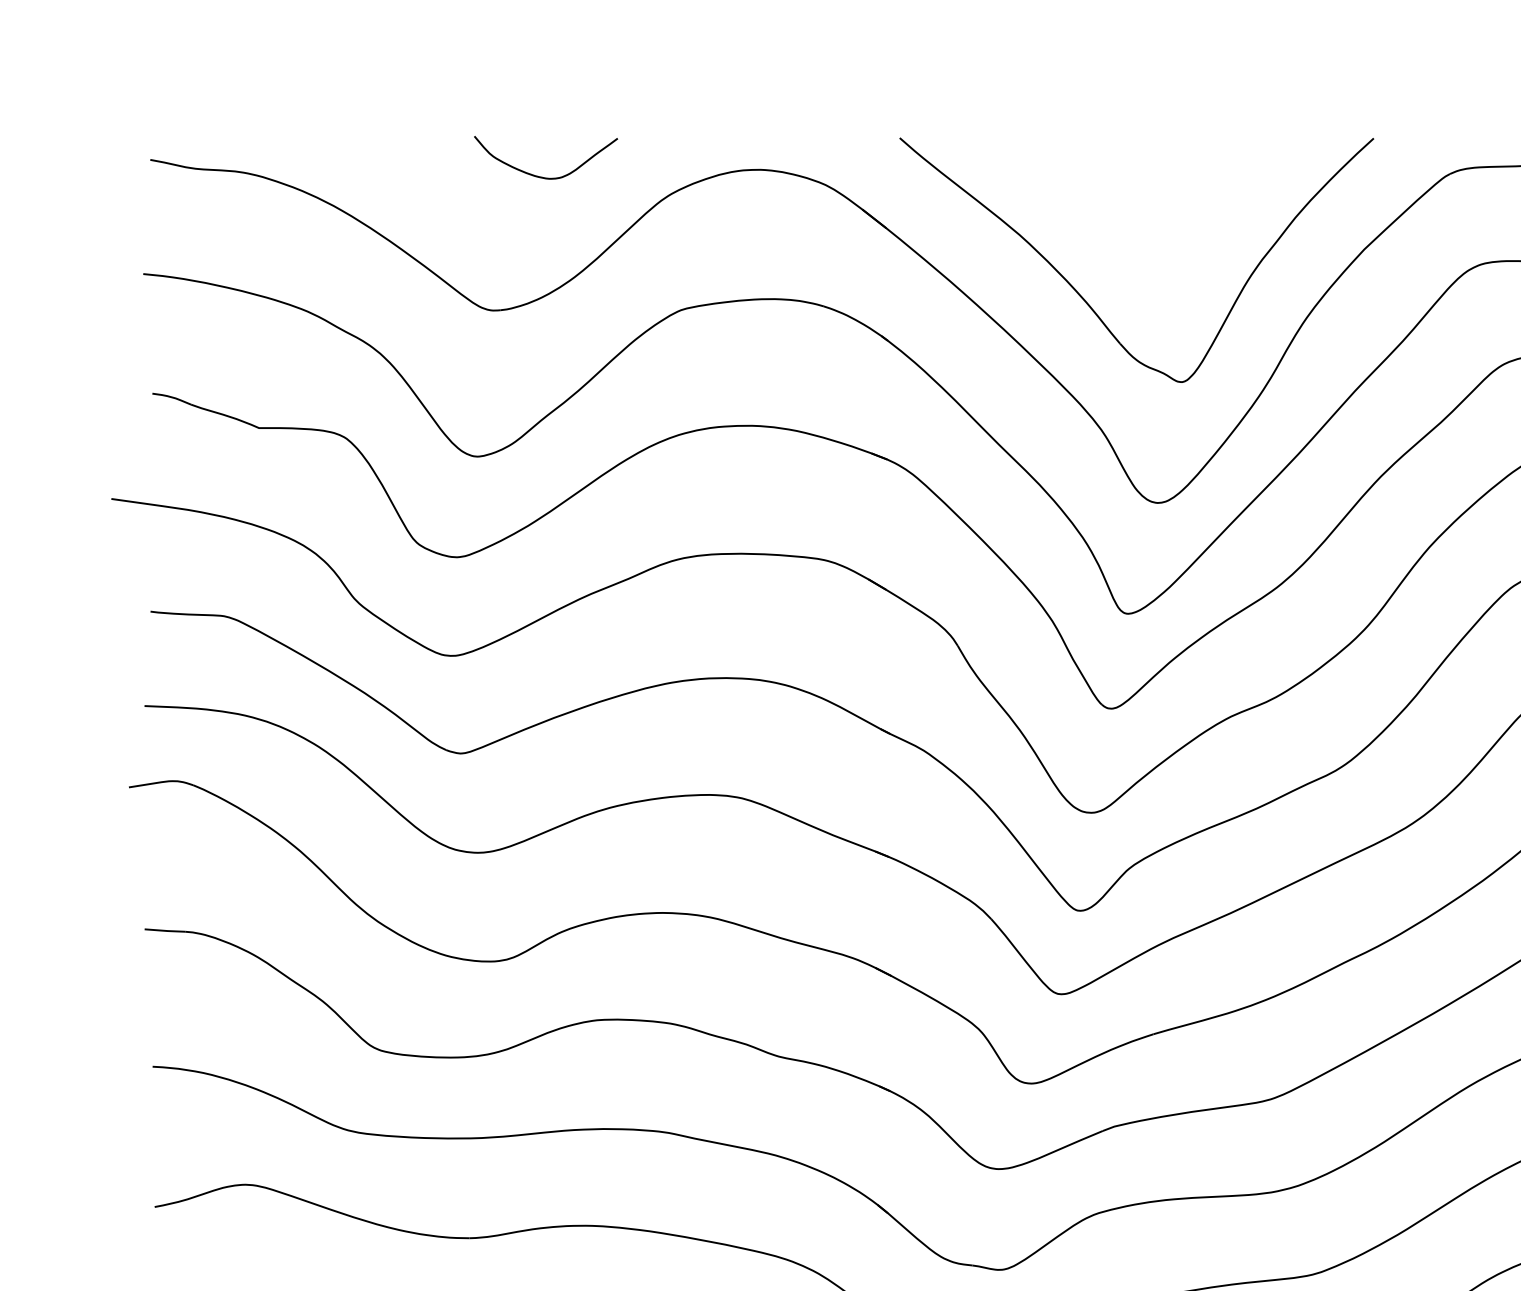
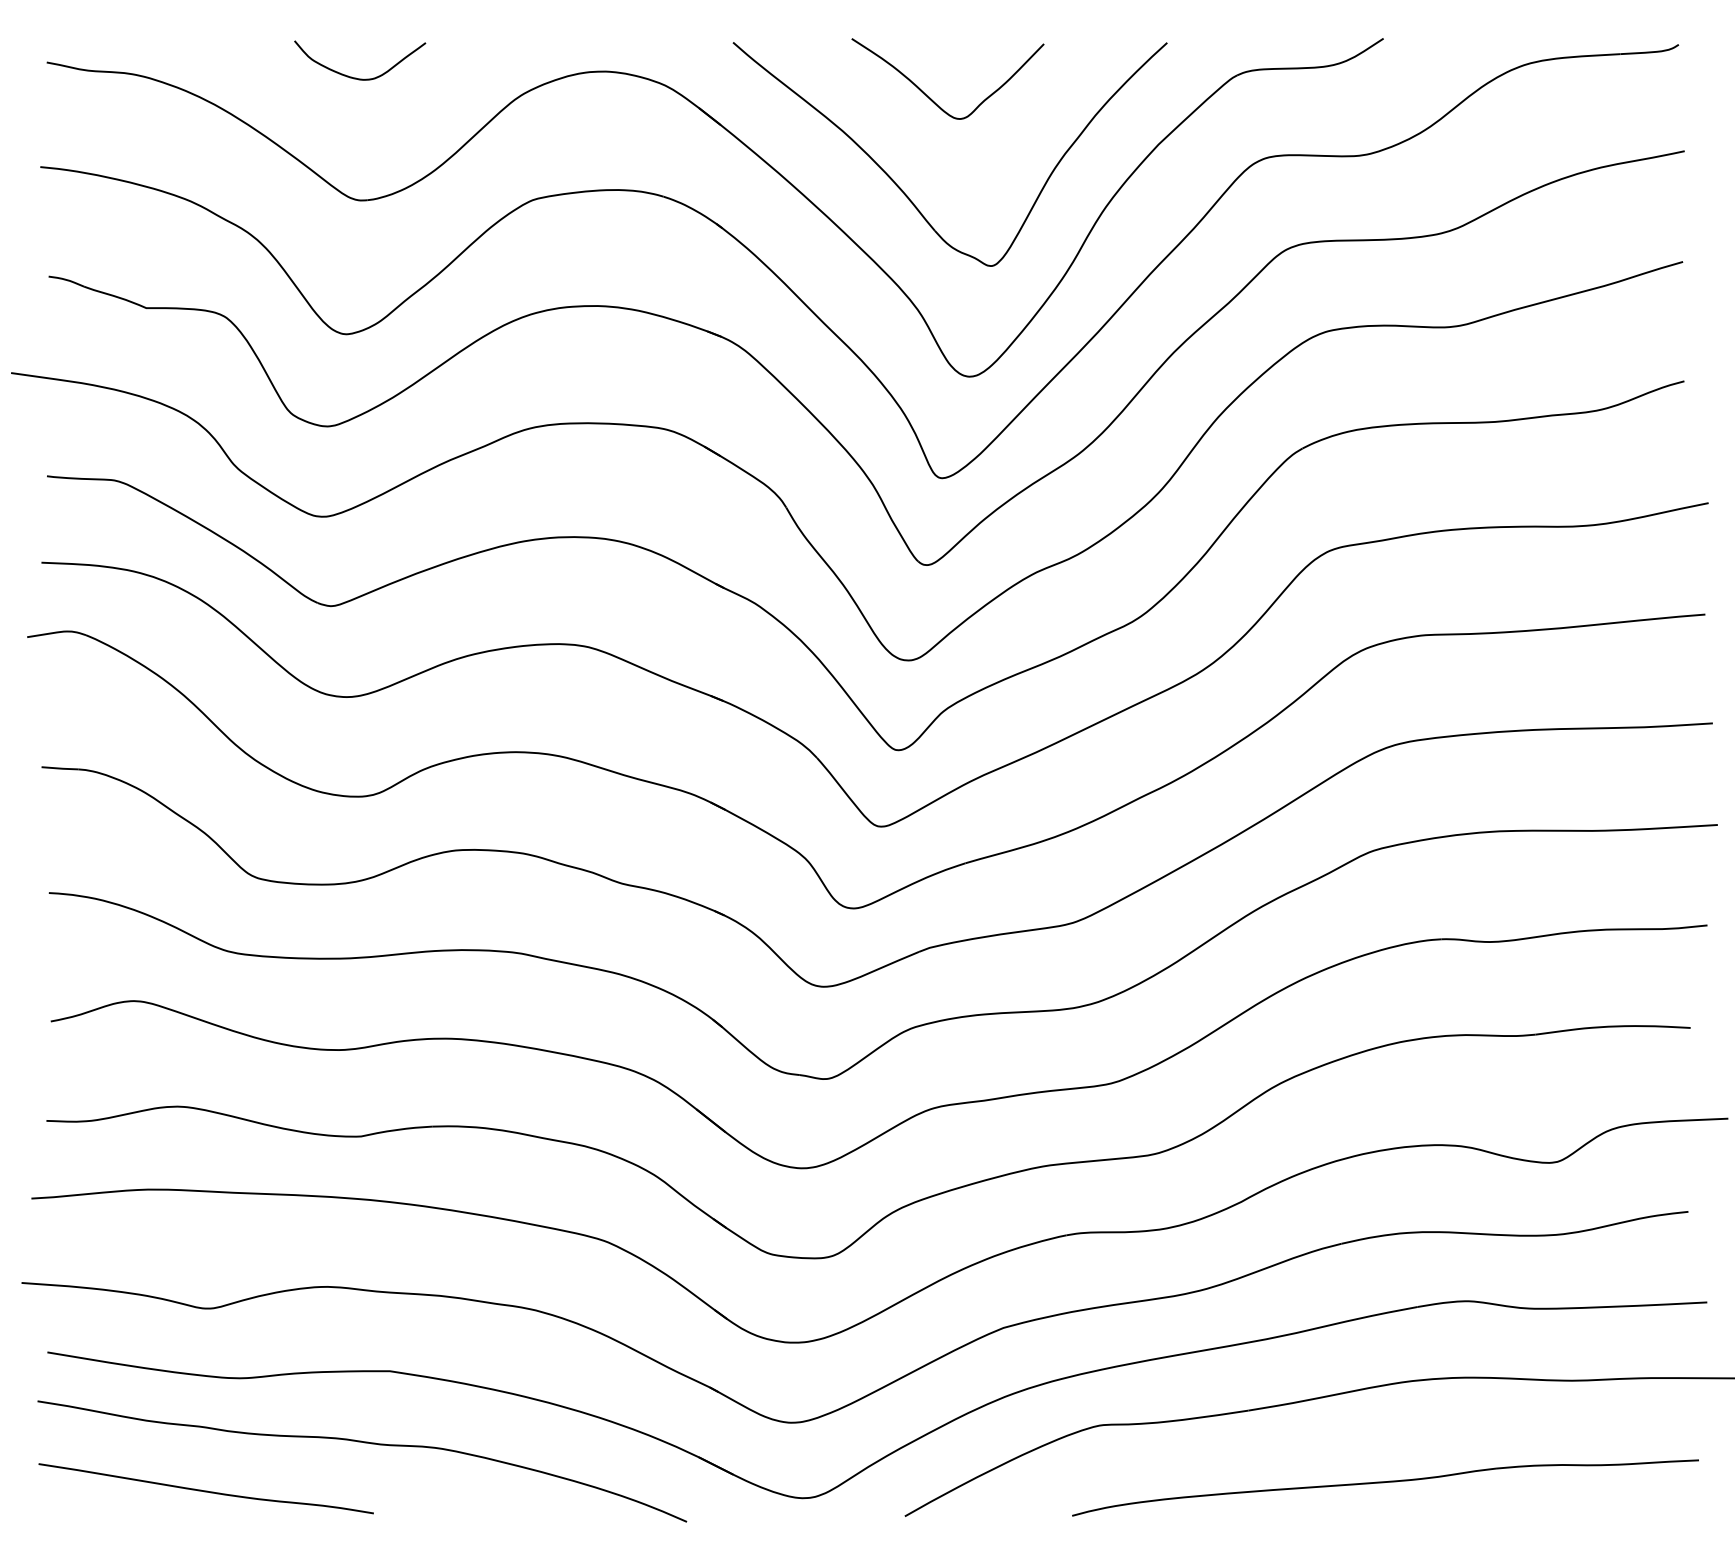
curve: (542, 176) -> (356, 77), moved
curve: (1114, 197) -> (929, 96), added

